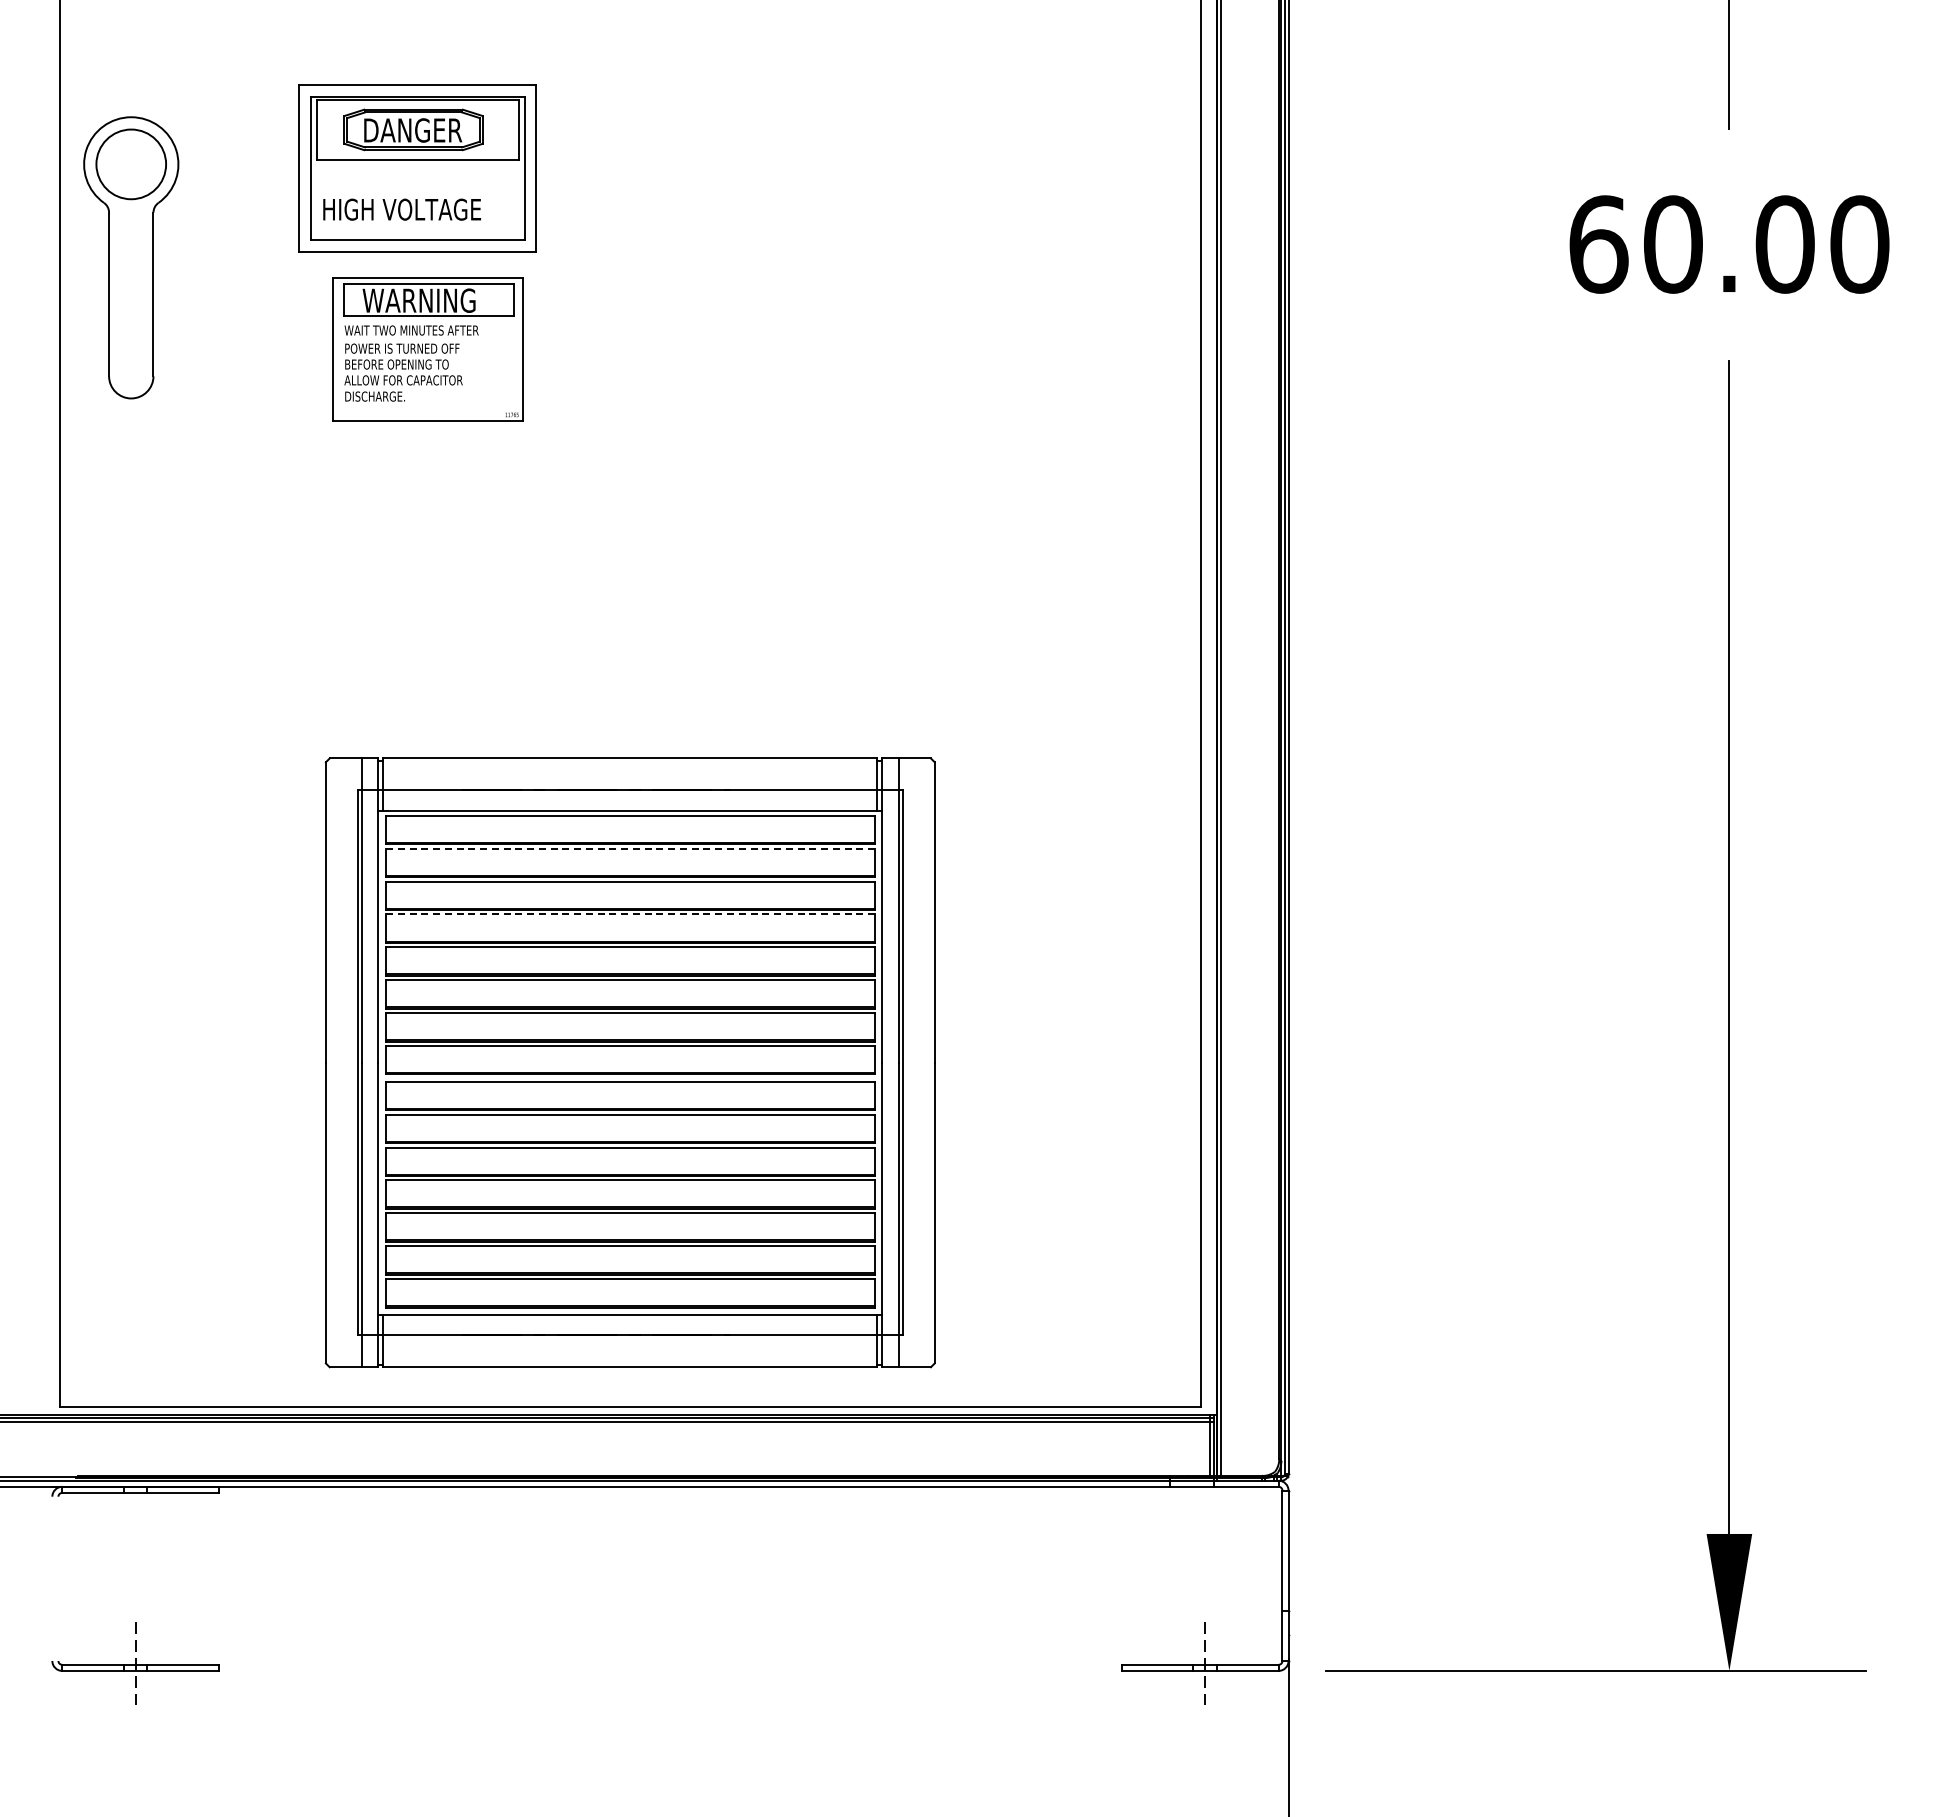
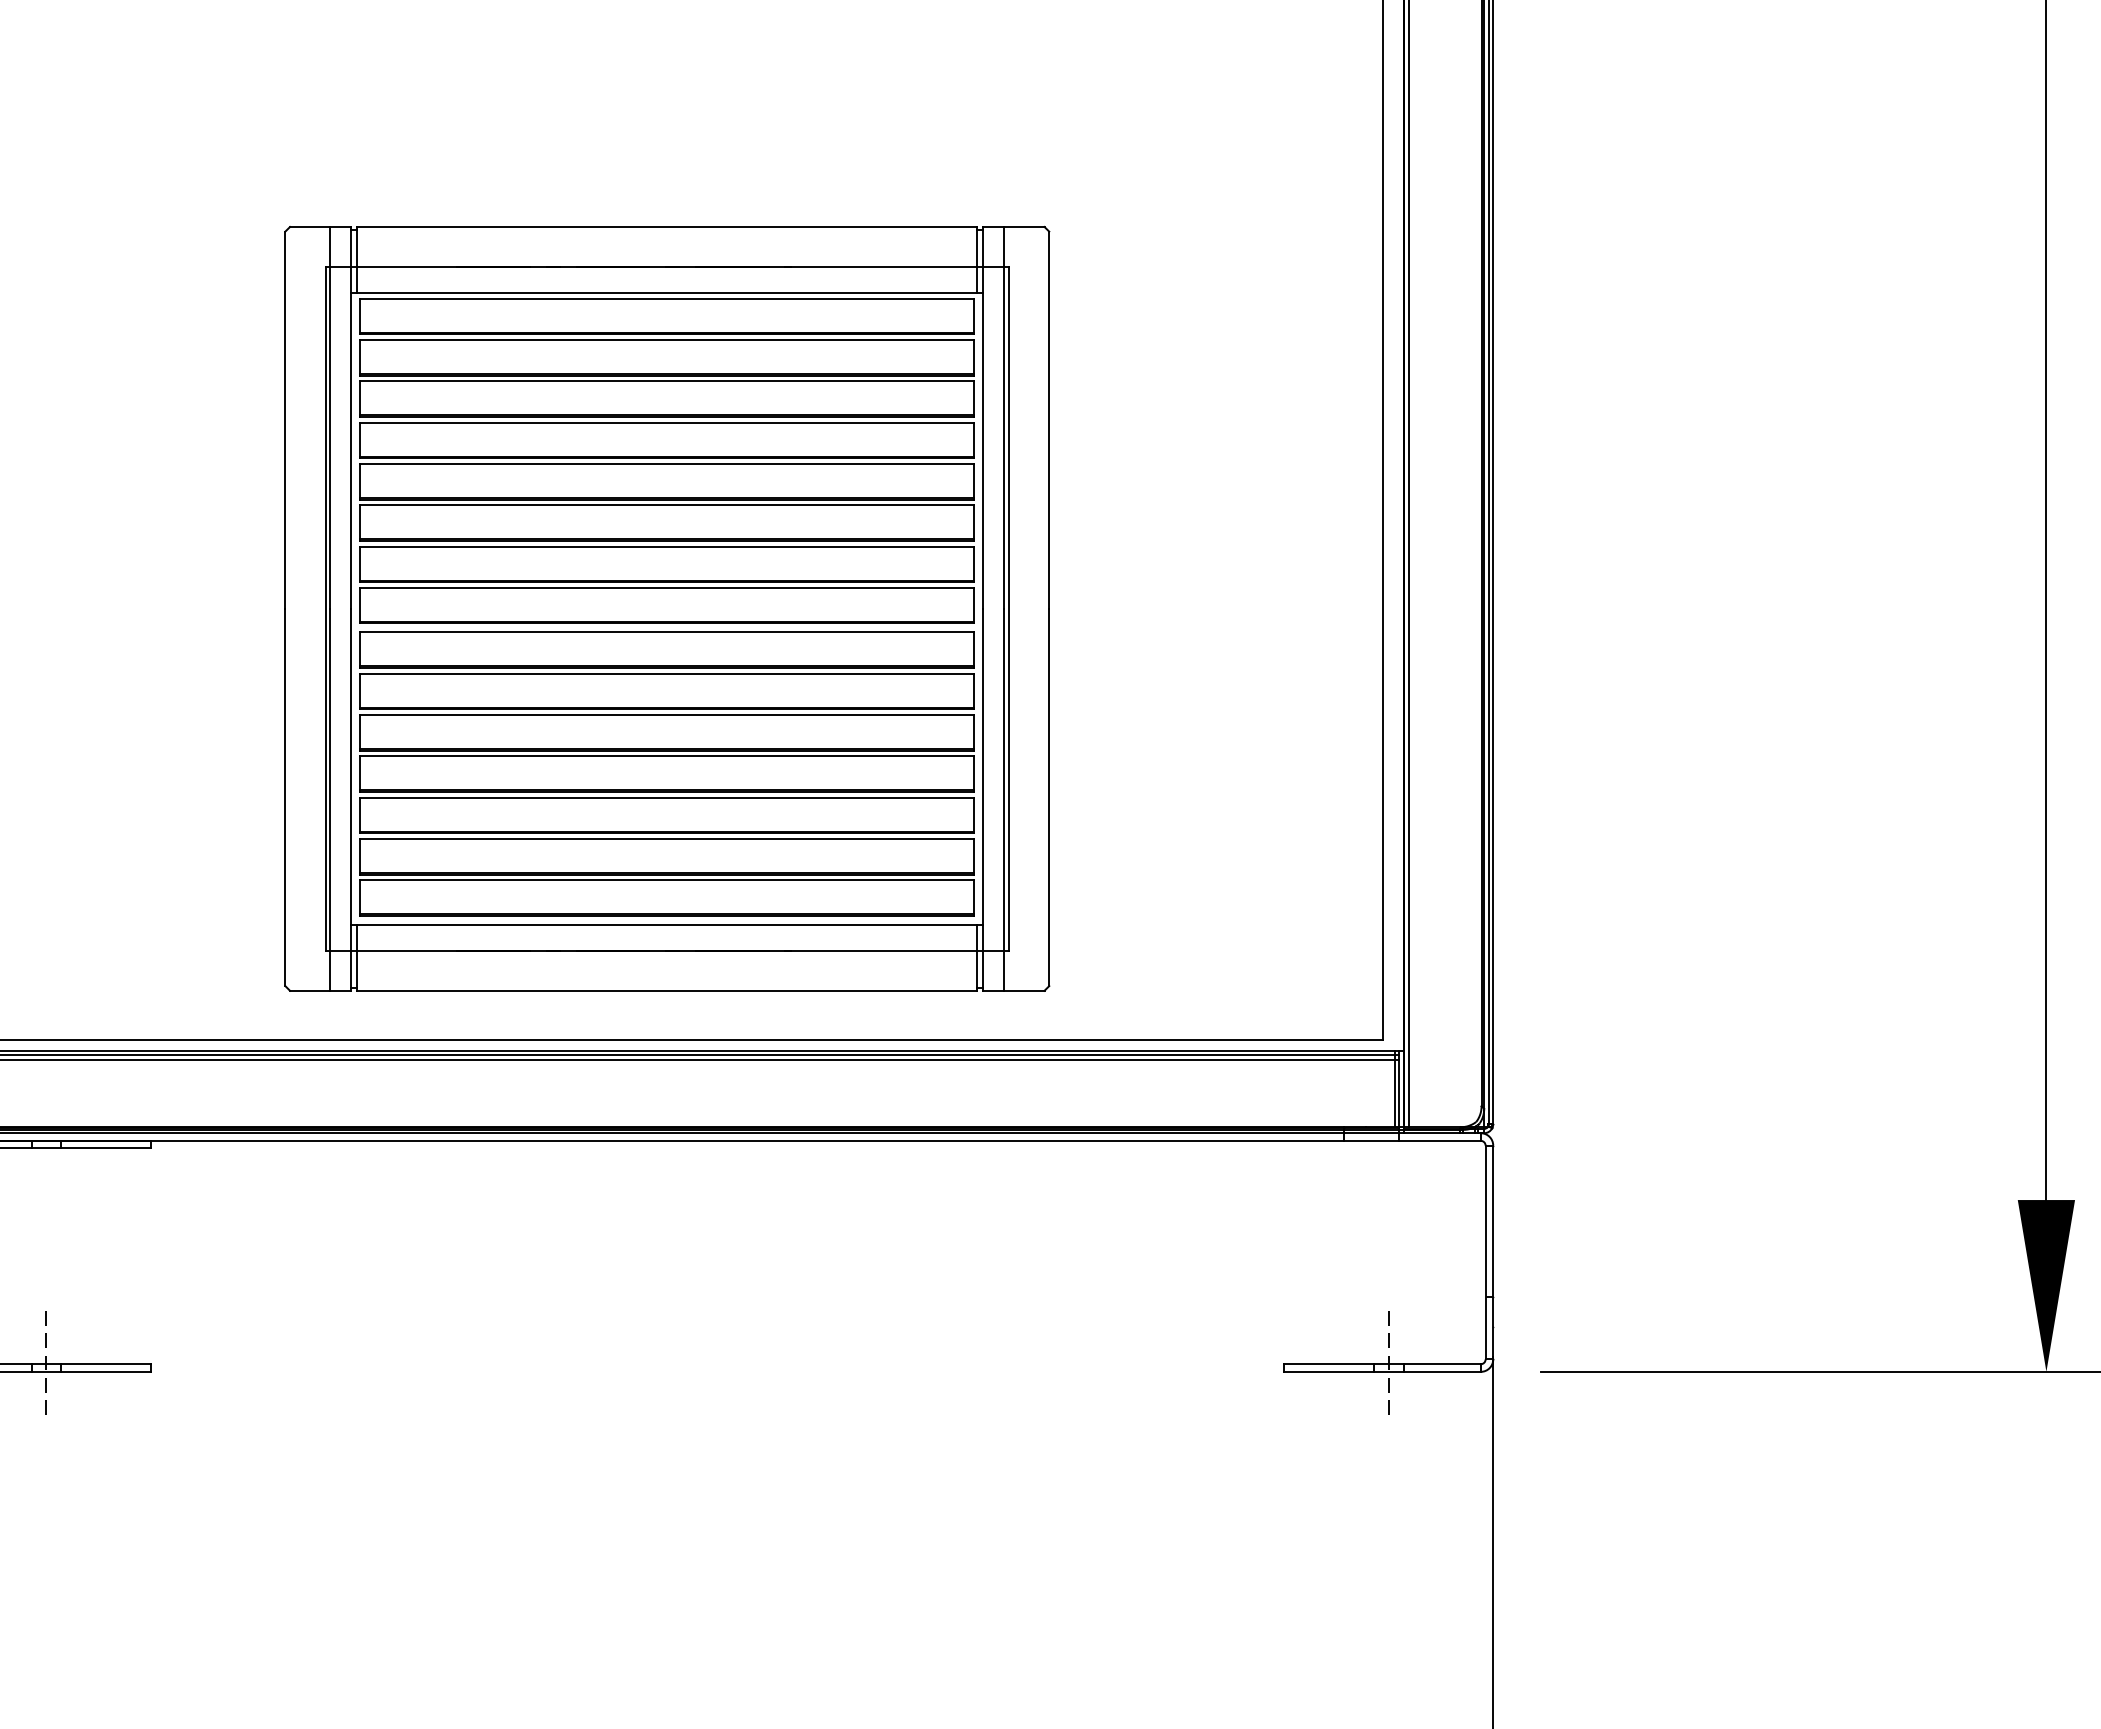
line: (630, 848) -> (667, 339), dashed -> solid
line: (630, 914) -> (667, 422), dashed -> solid

